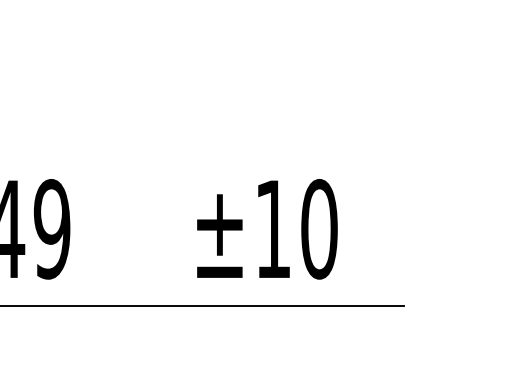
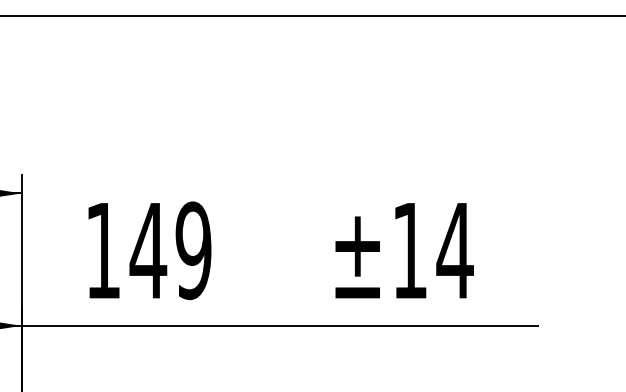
text: (318, 229) -> (454, 250), ±10 -> ±14

